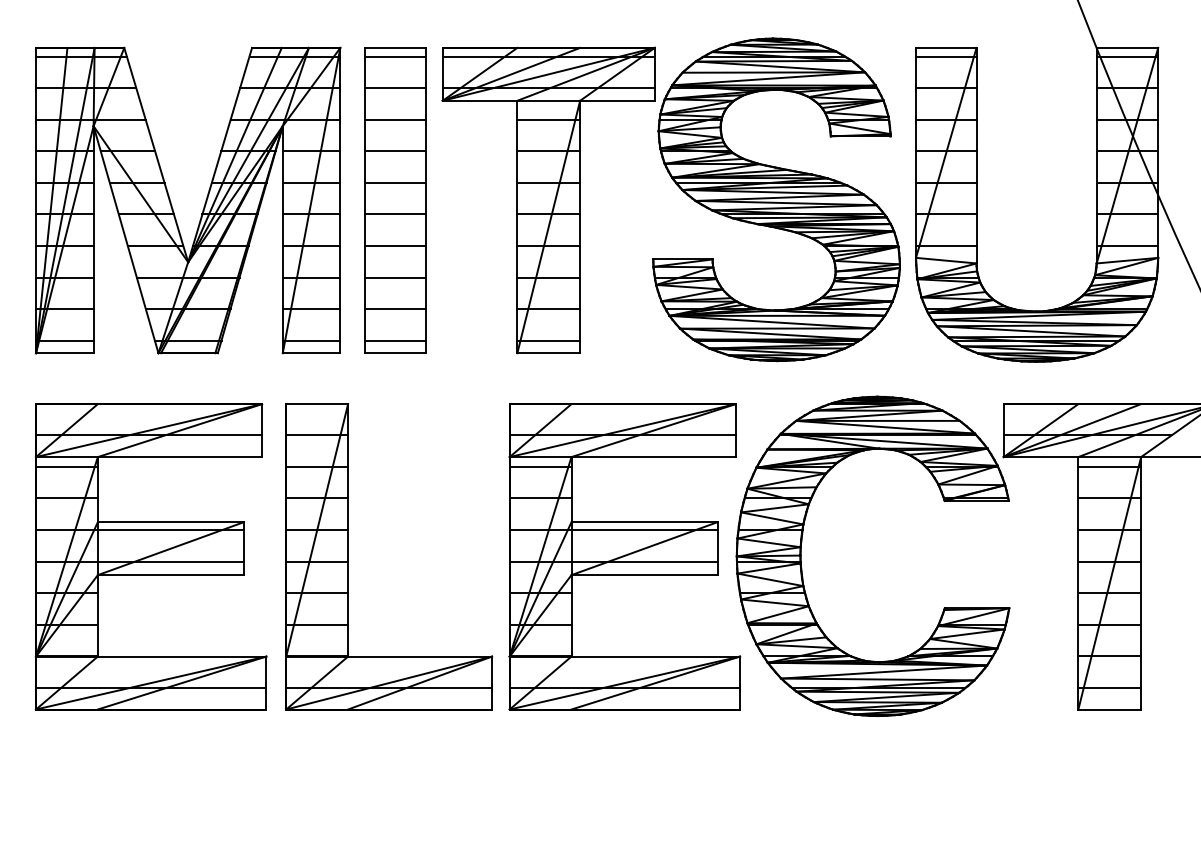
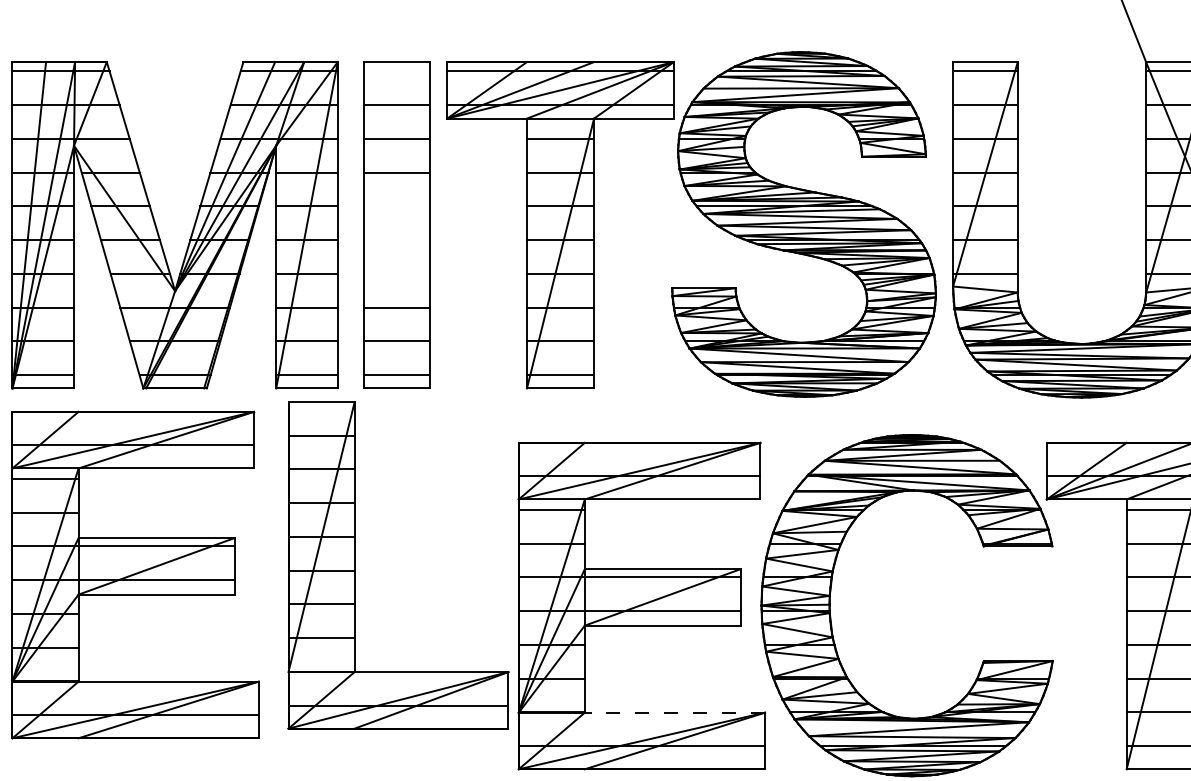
line: (395, 56) -> (396, 71), removed
line: (395, 182) -> (396, 205), removed
line: (395, 214) -> (396, 240), removed
line: (395, 245) -> (396, 273), removed
part: (150, 556) -> (134, 574), moved
part: (348, 556) -> (355, 565), moved
line: (655, 656) -> (674, 712), solid -> dashed

